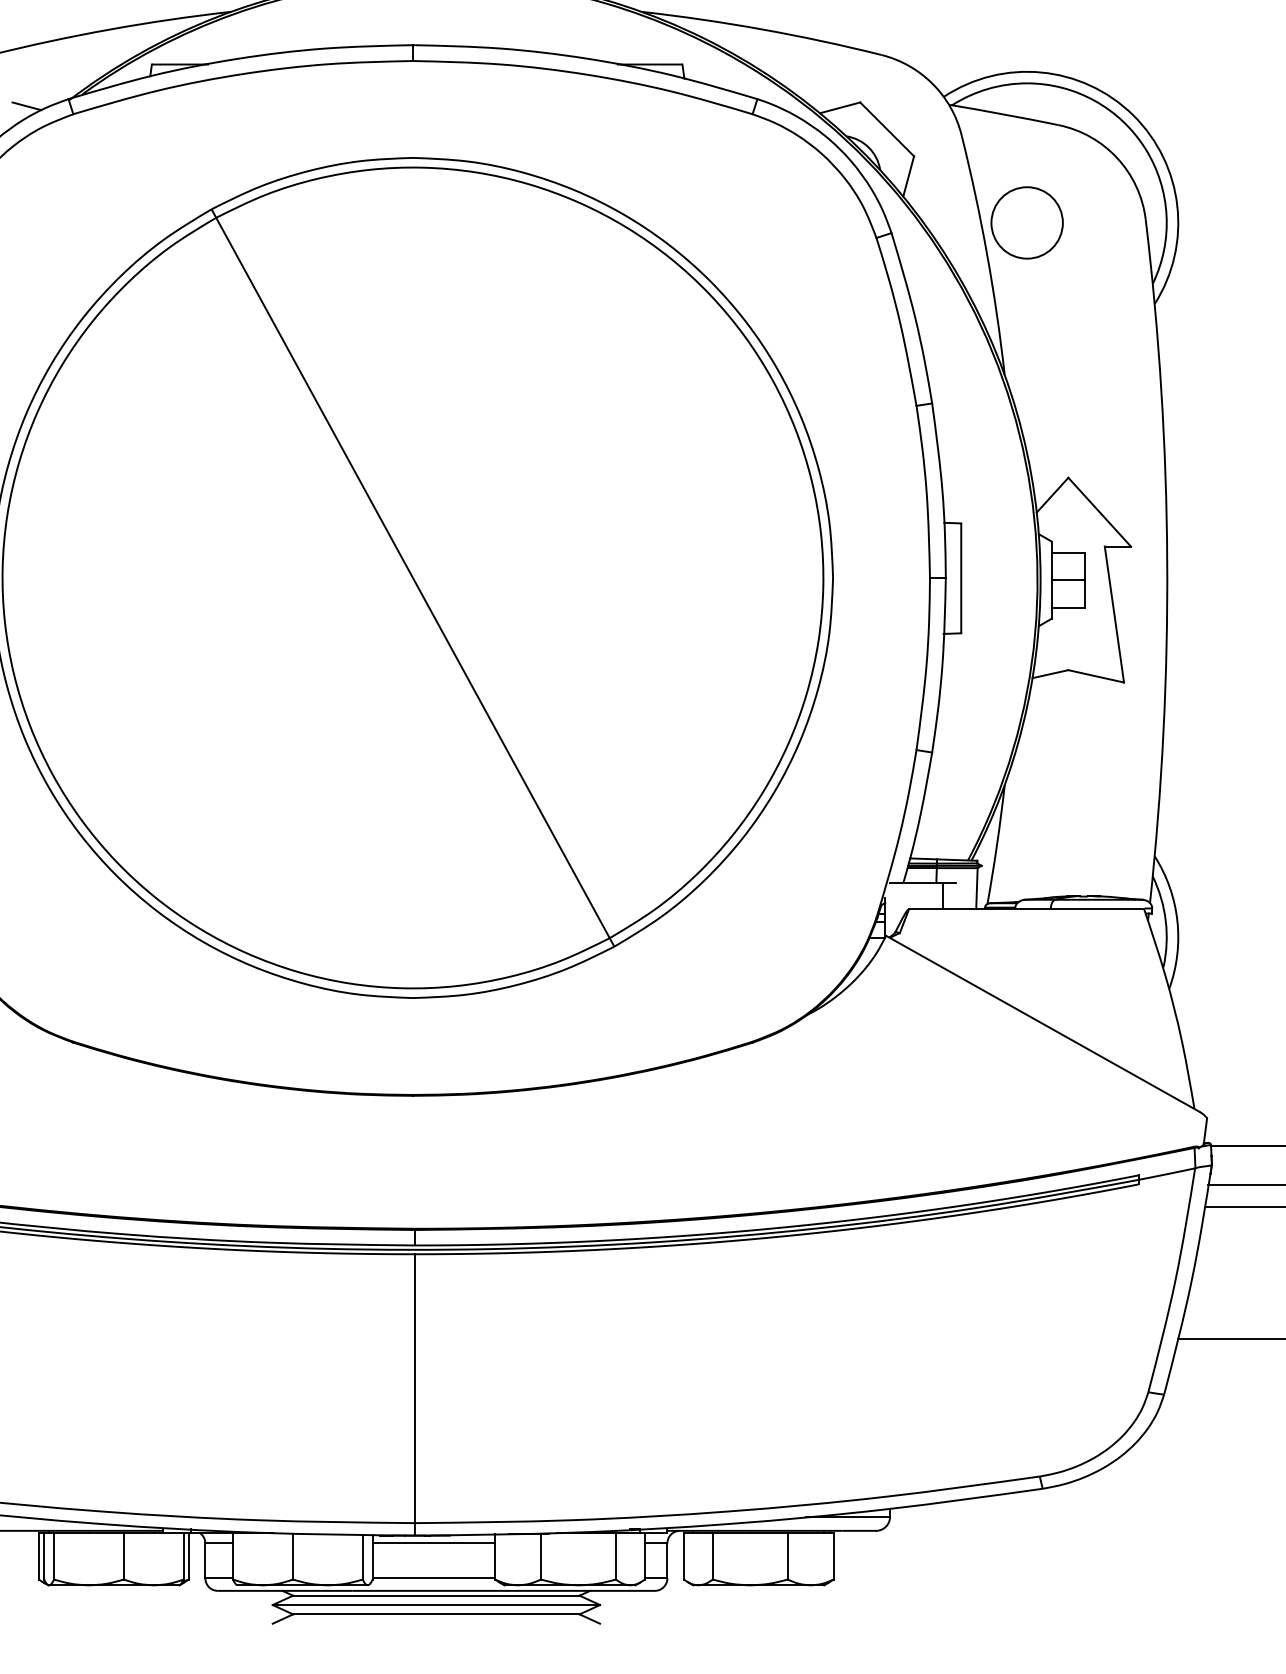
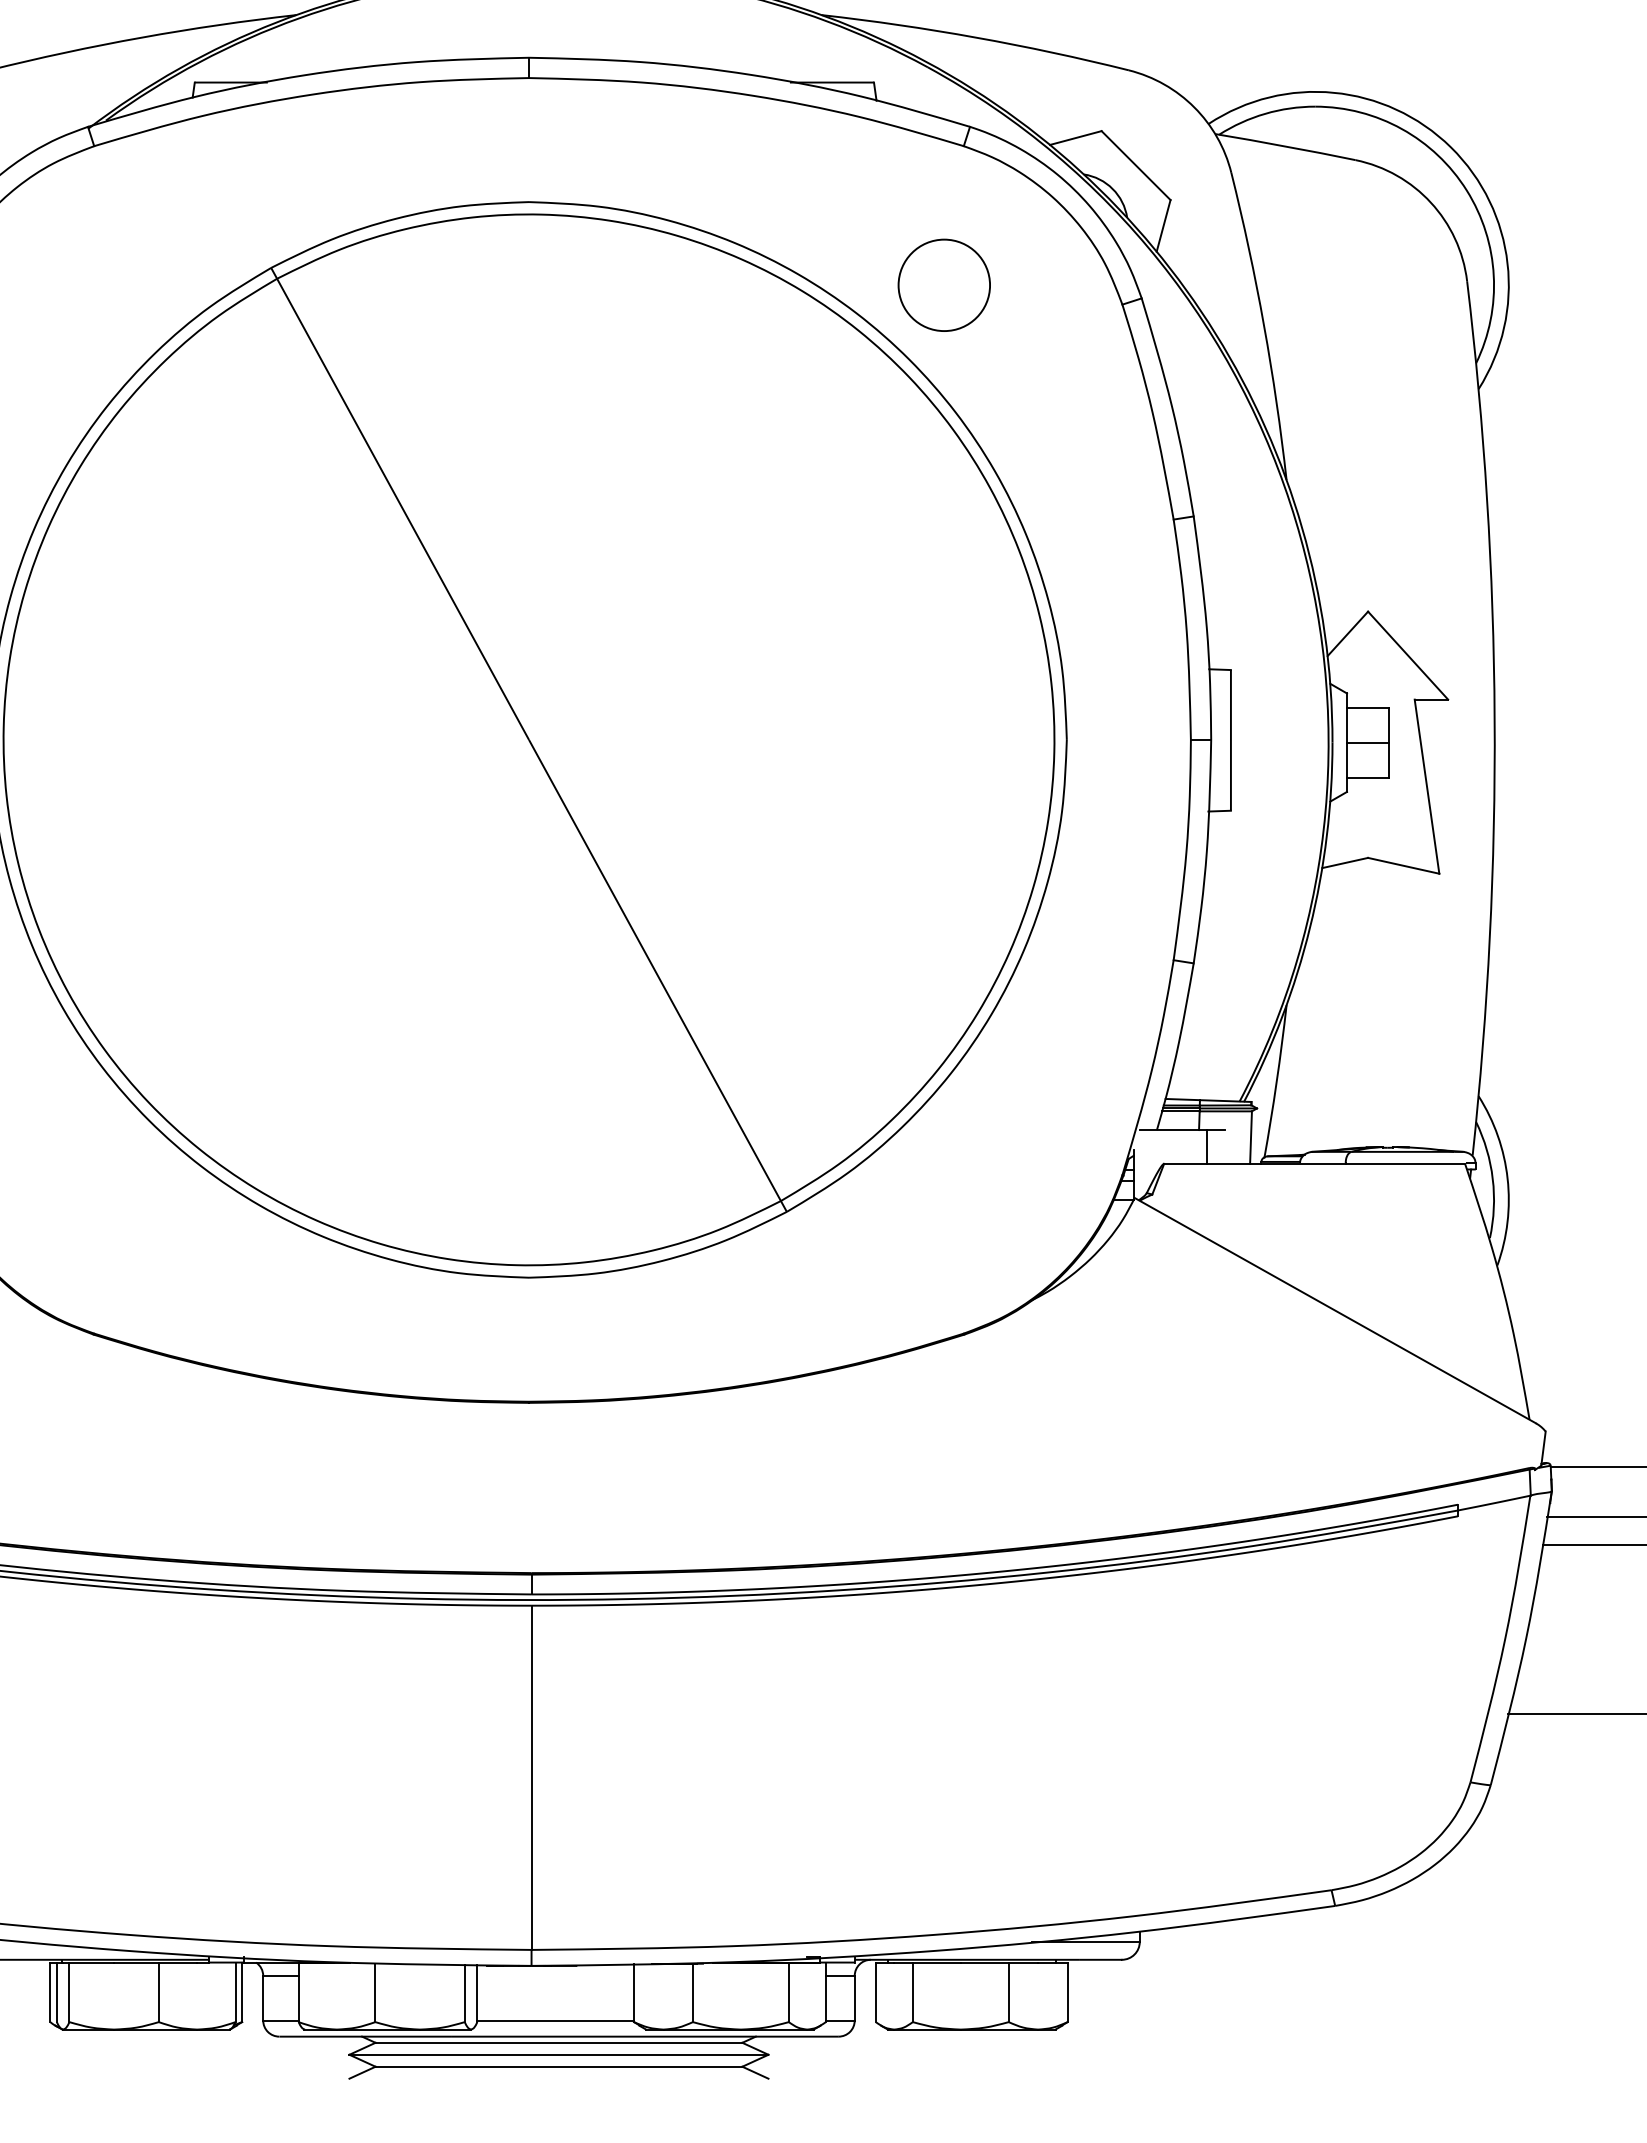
line: (26, 106) -> (34, 136), removed
circle: (1026, 222) -> (943, 284), moved
line: (433, 1543) -> (555, 1975), removed

